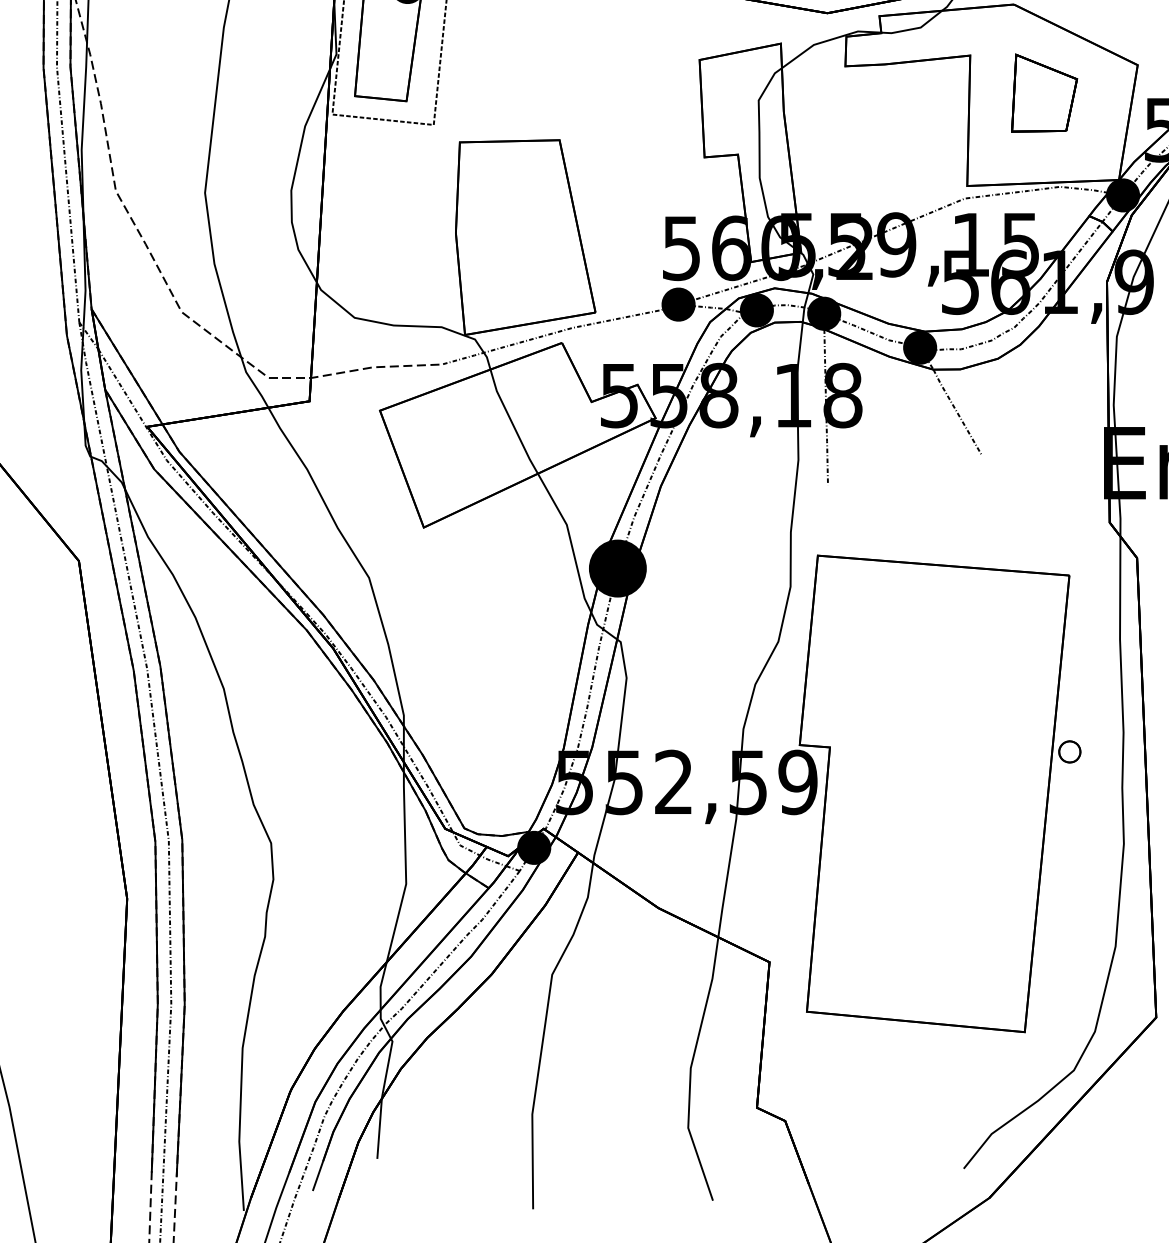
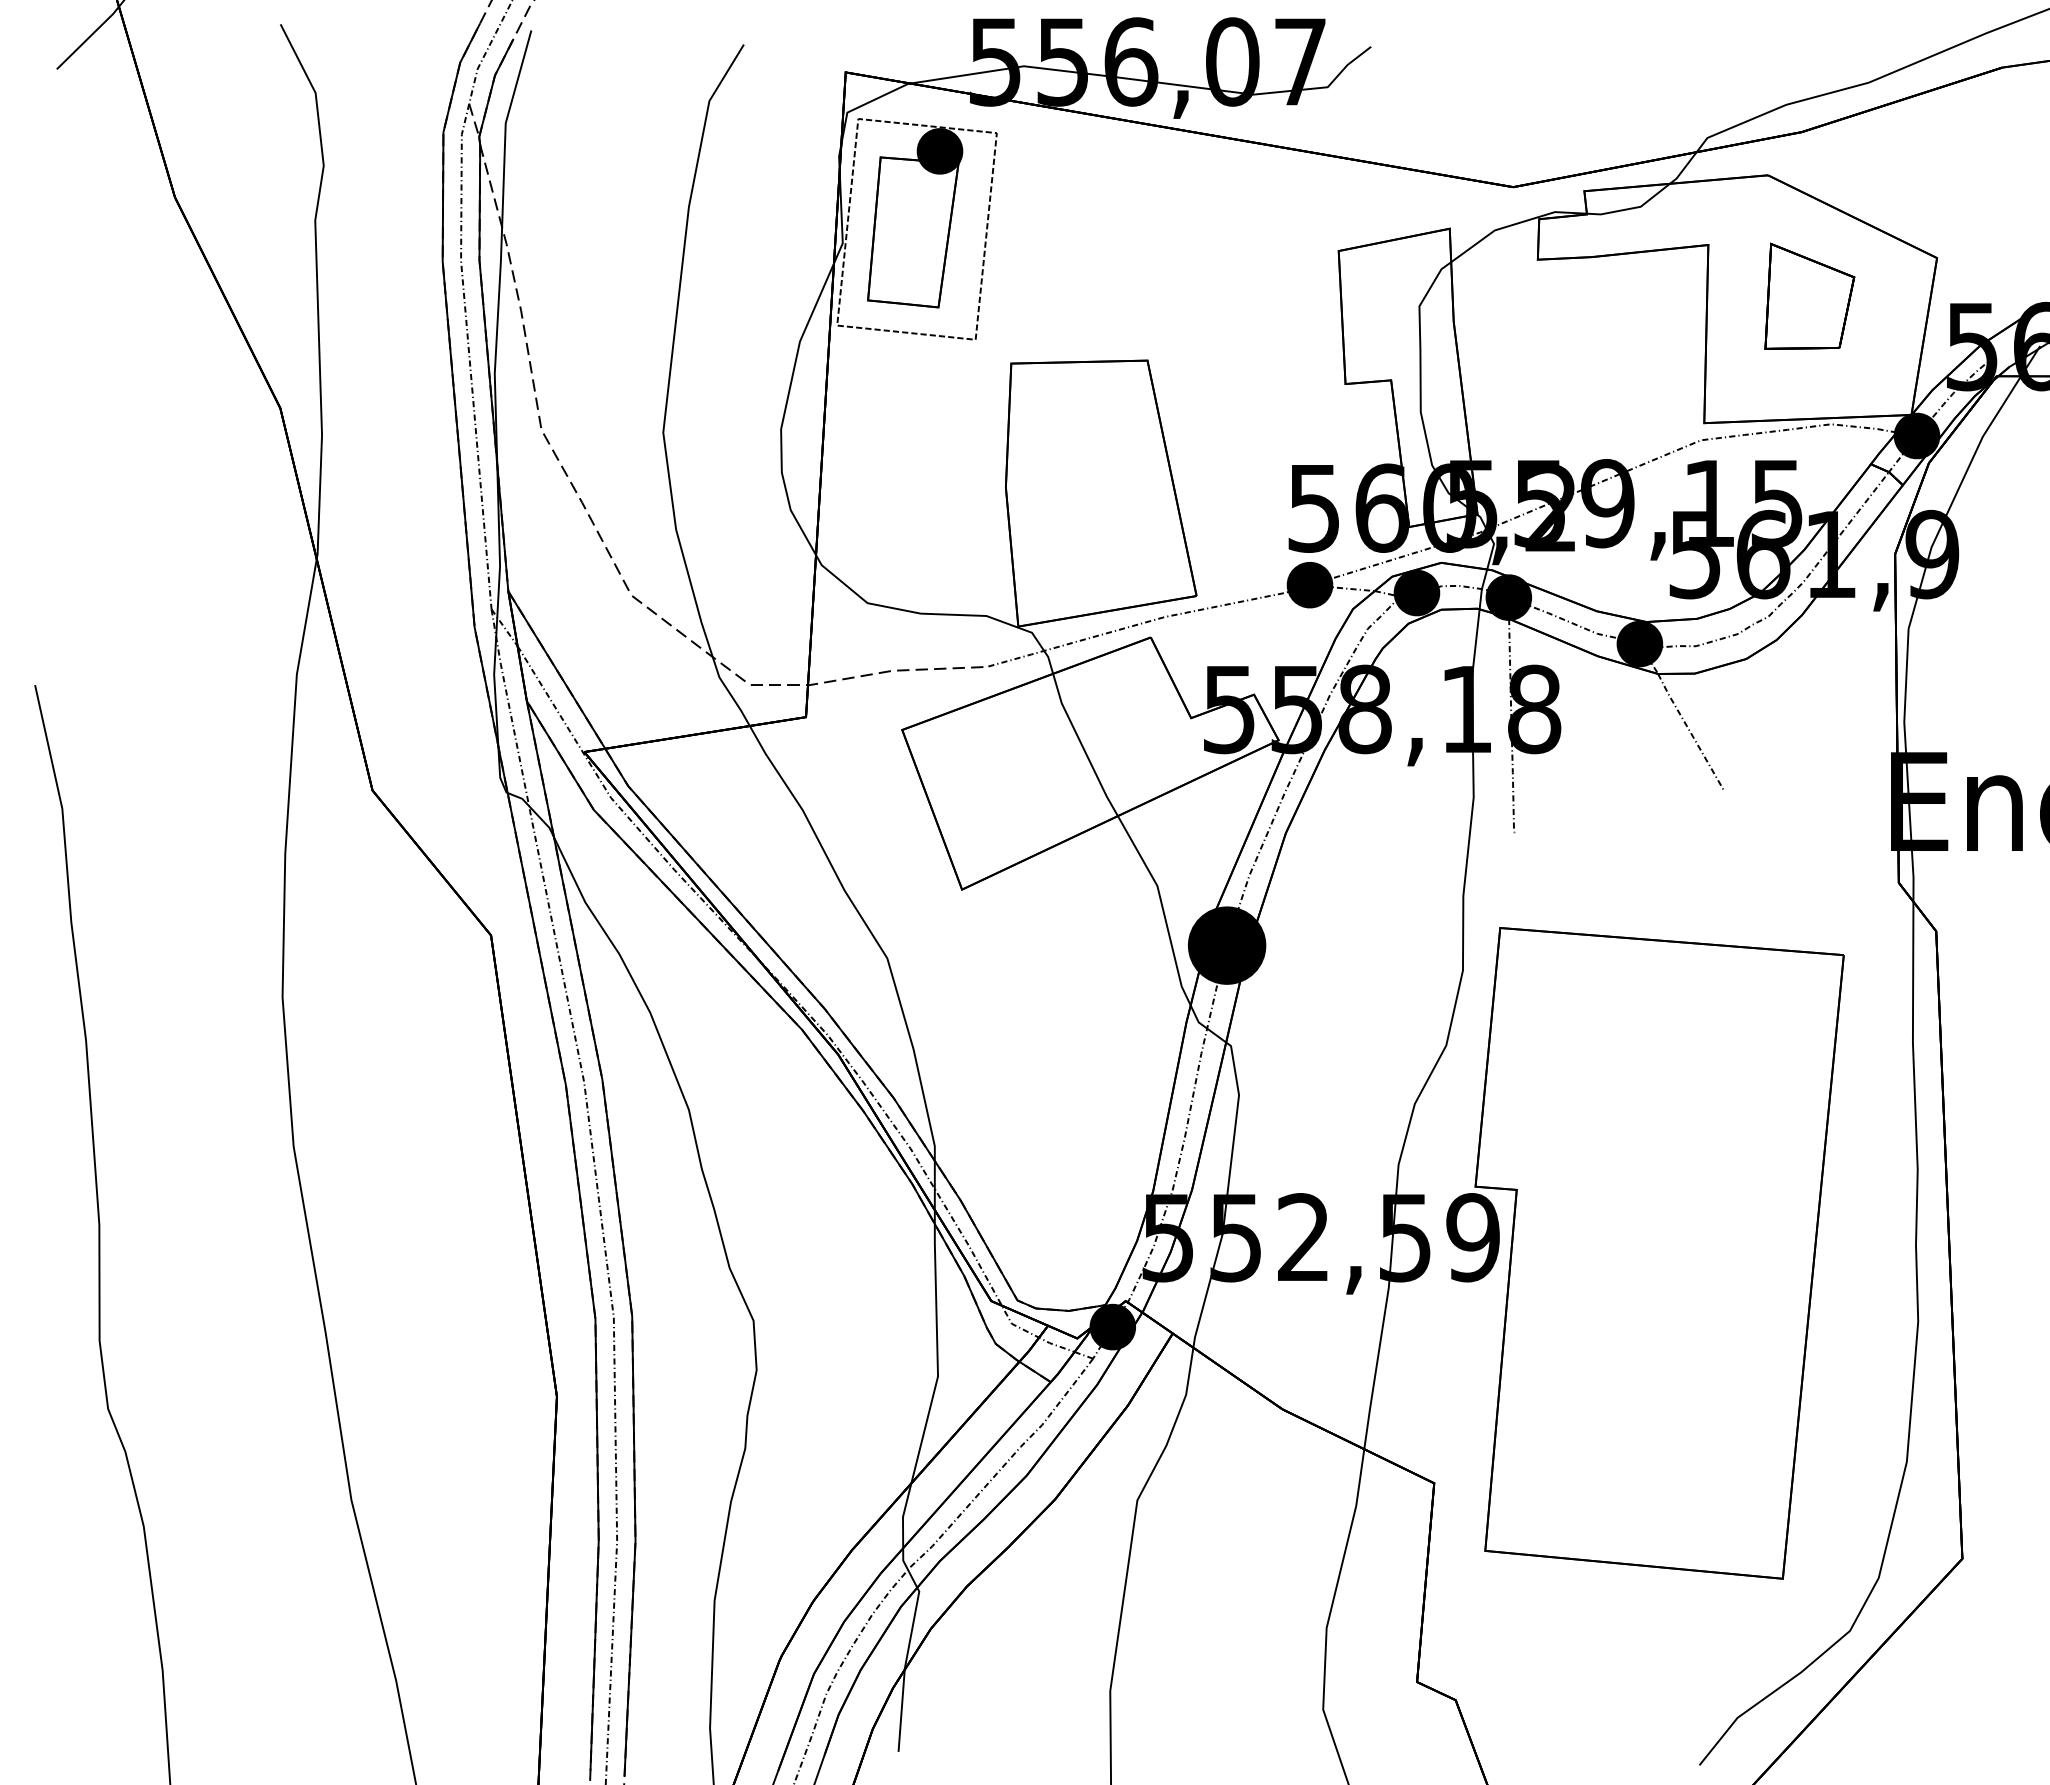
part: (1069, 751) -> (1844, 1195), removed

